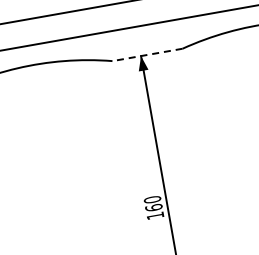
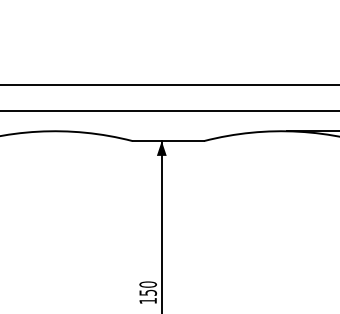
line: (147, 55) -> (168, 141), dashed -> solid
text: (154, 207) -> (148, 292), 160 -> 150

